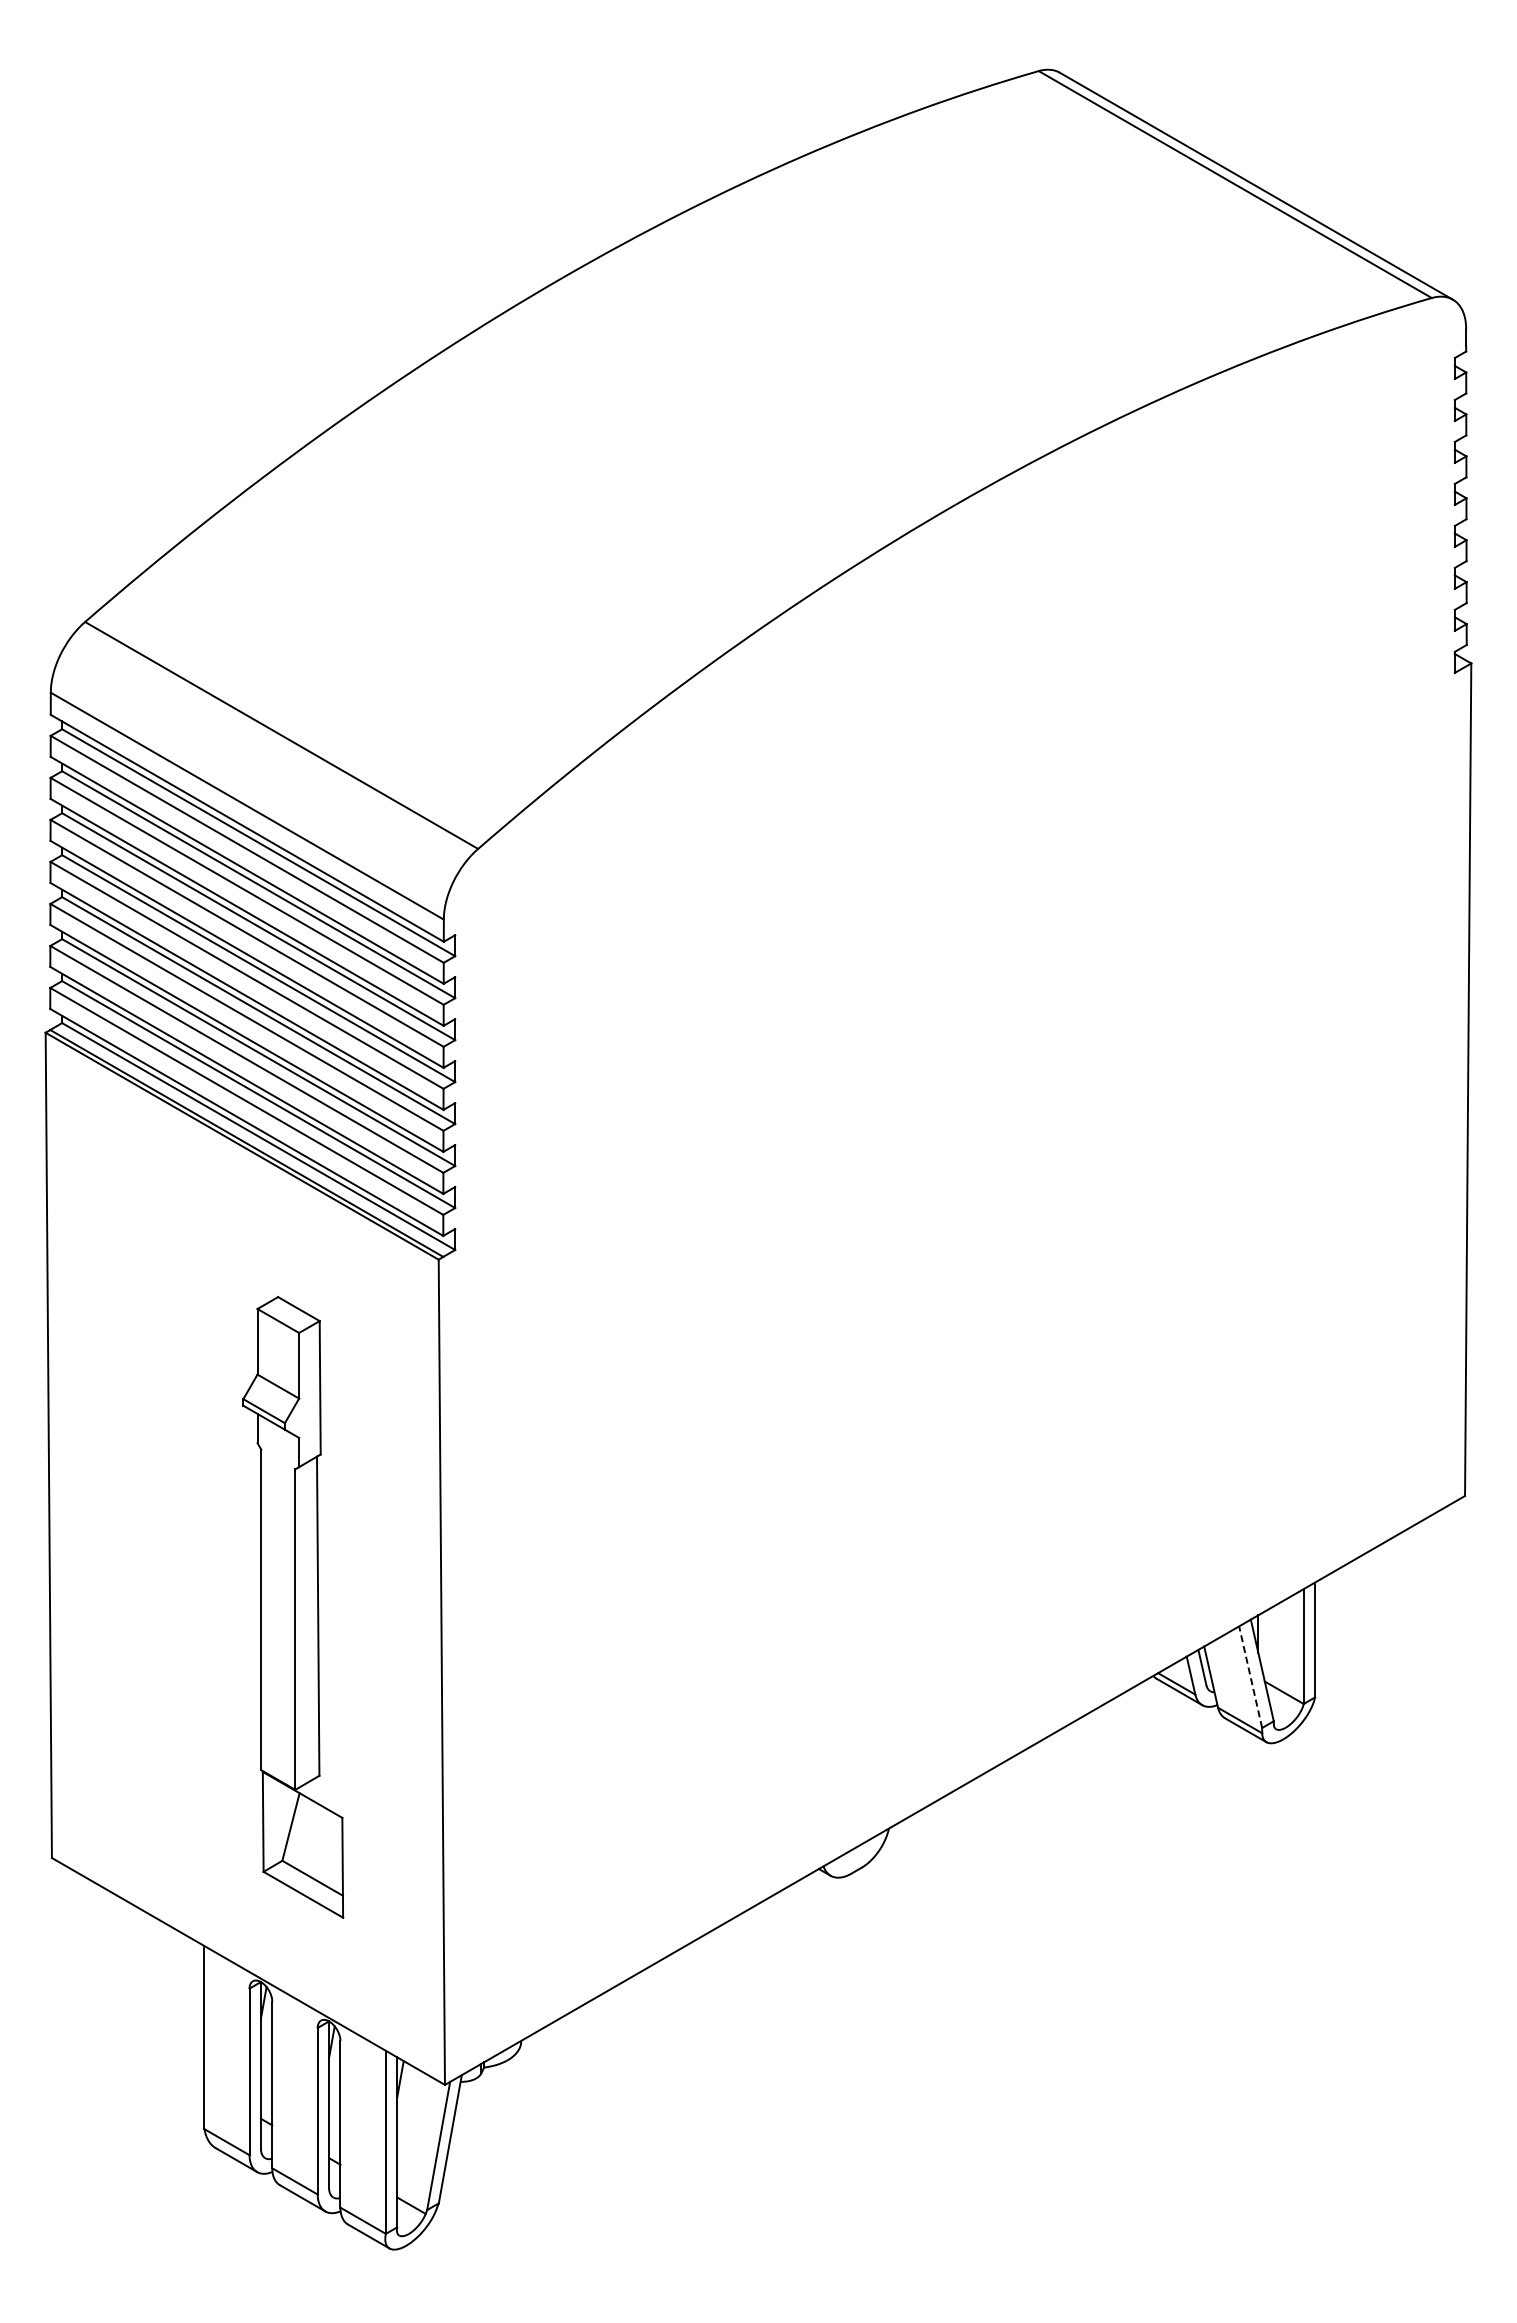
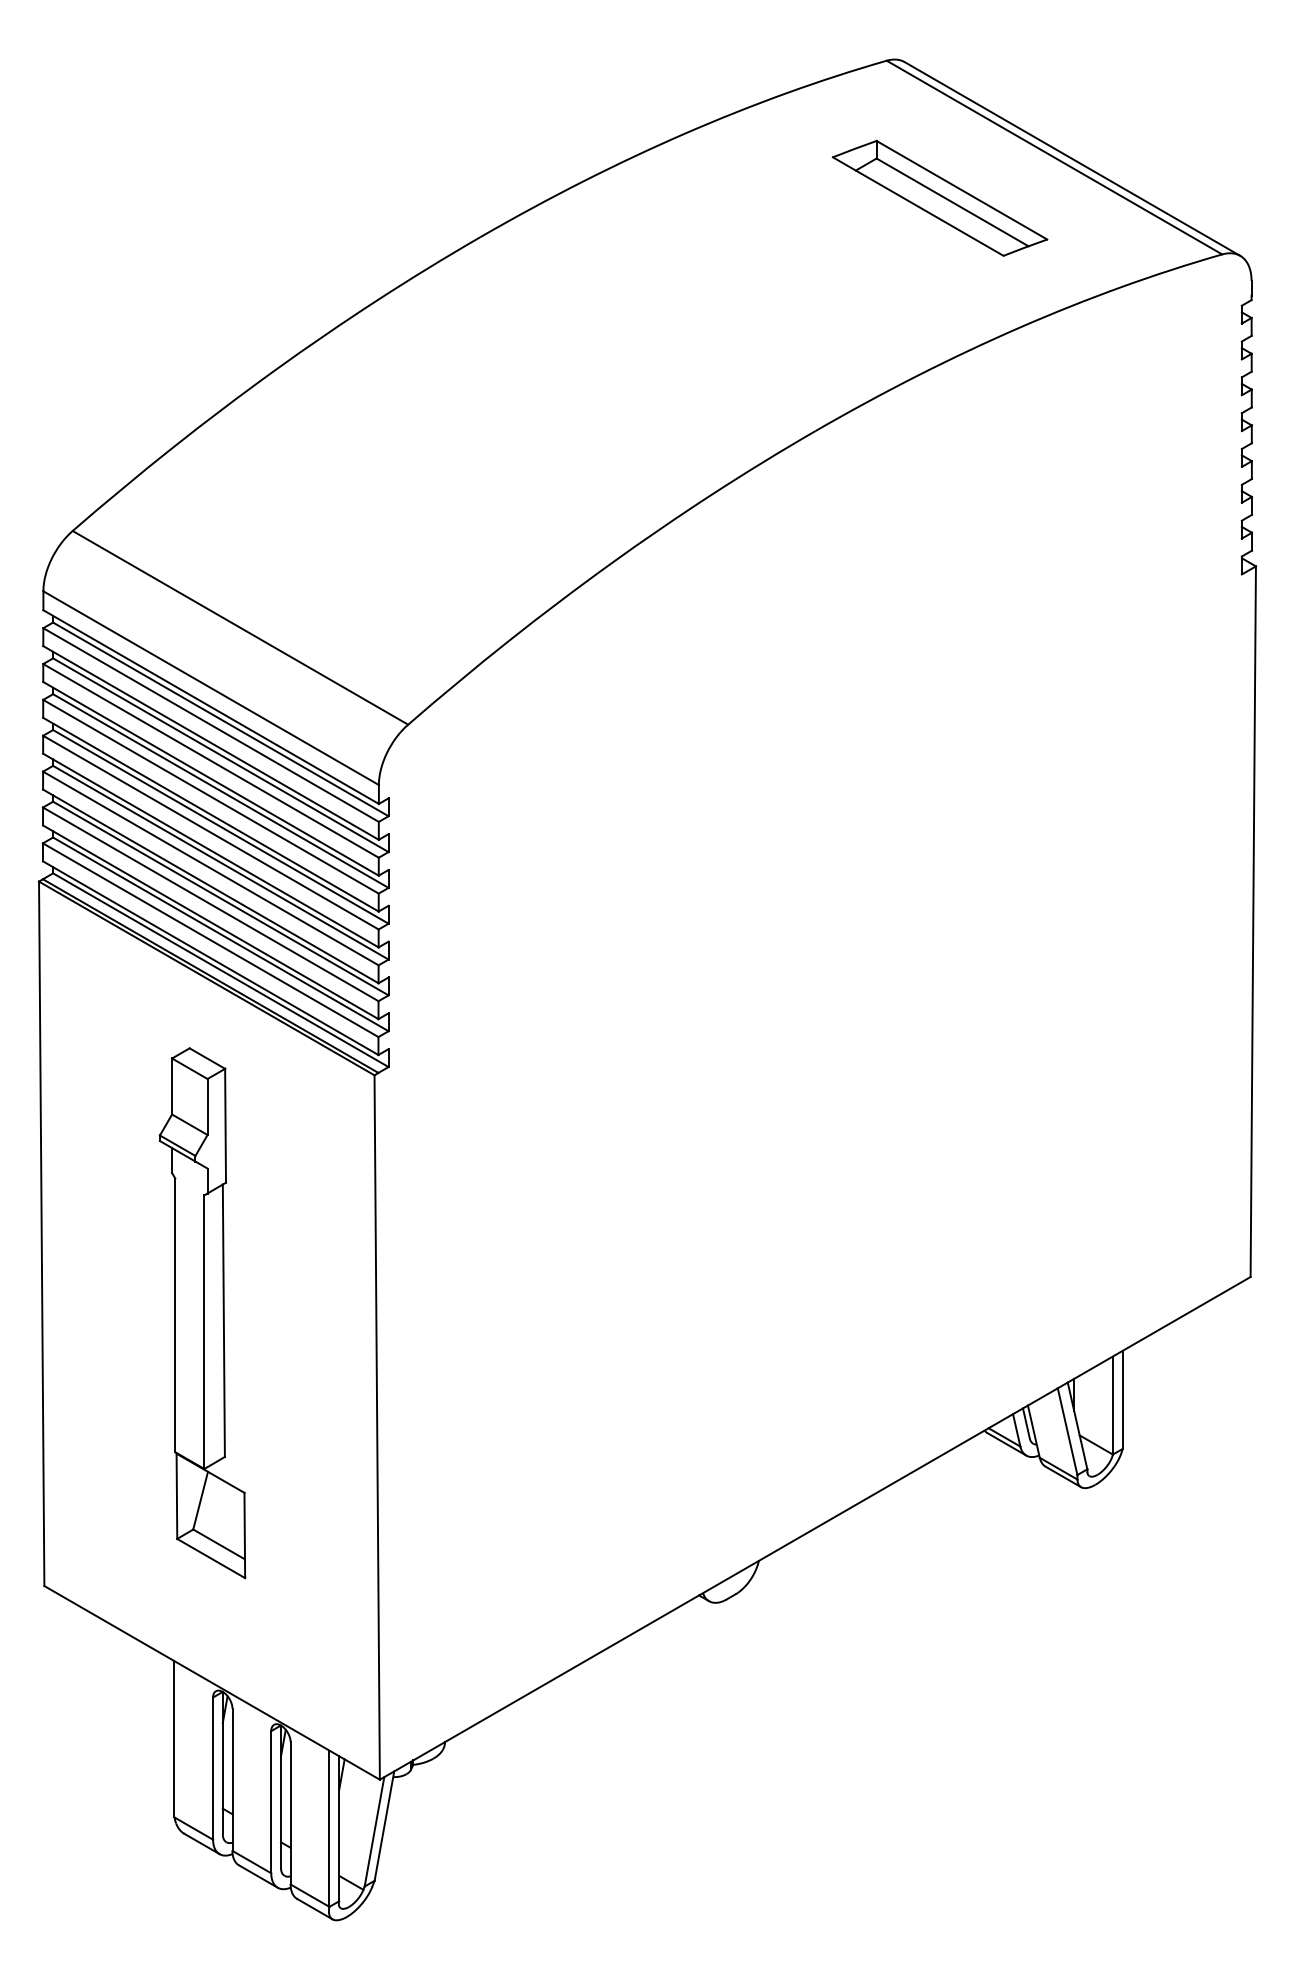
part: (1100, 232) -> (939, 198), added
part: (293, 1607) -> (202, 1313), moved
line: (1250, 1676) -> (1067, 1431), dashed -> solid

